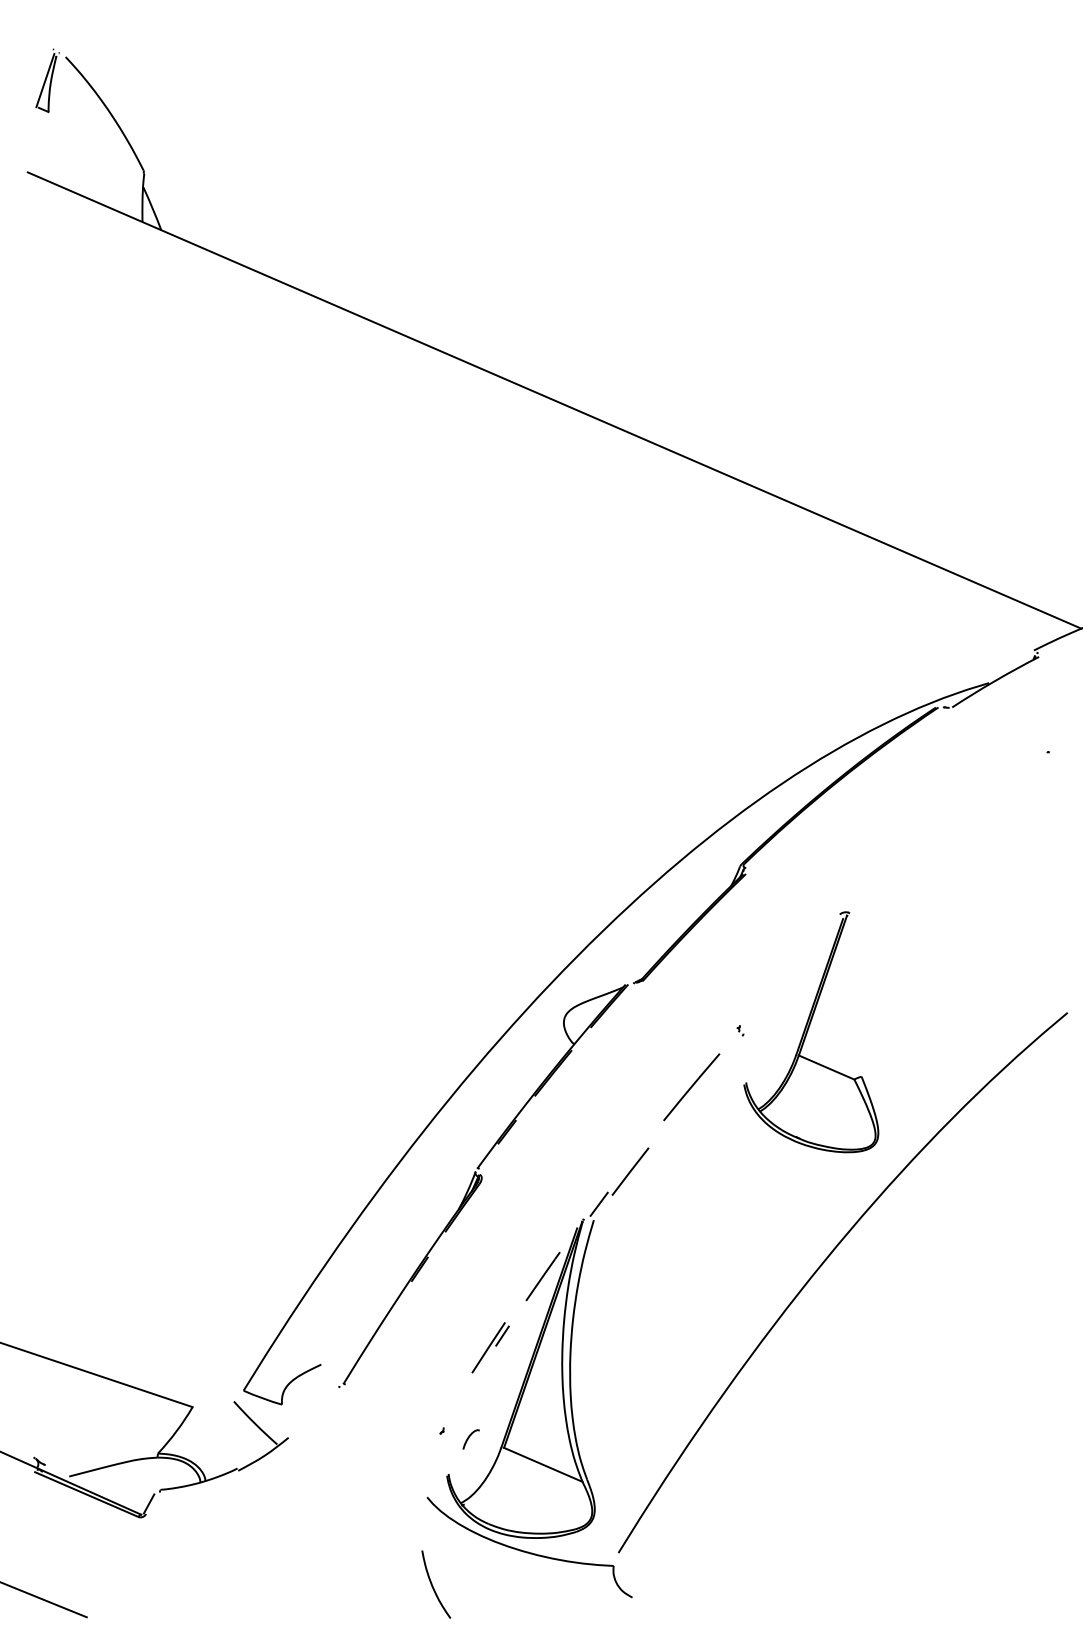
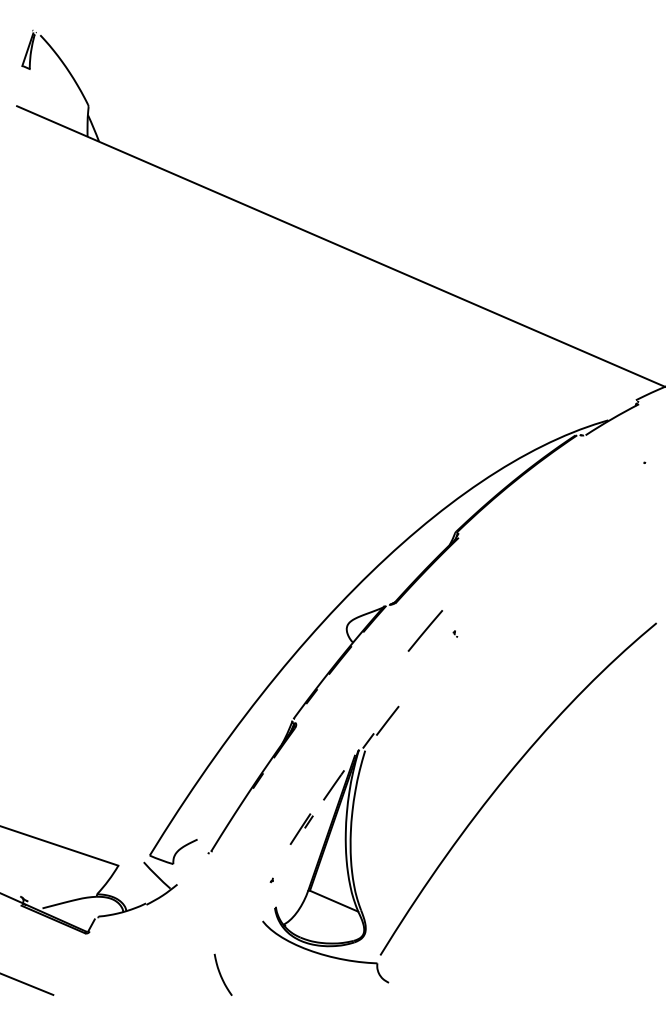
part: (812, 1031) -> (499, 634), removed
line: (690, 1086) -> (424, 630), moved
curve: (470, 1437) -> (289, 884), removed
curve: (433, 1584) -> (221, 974), moved

